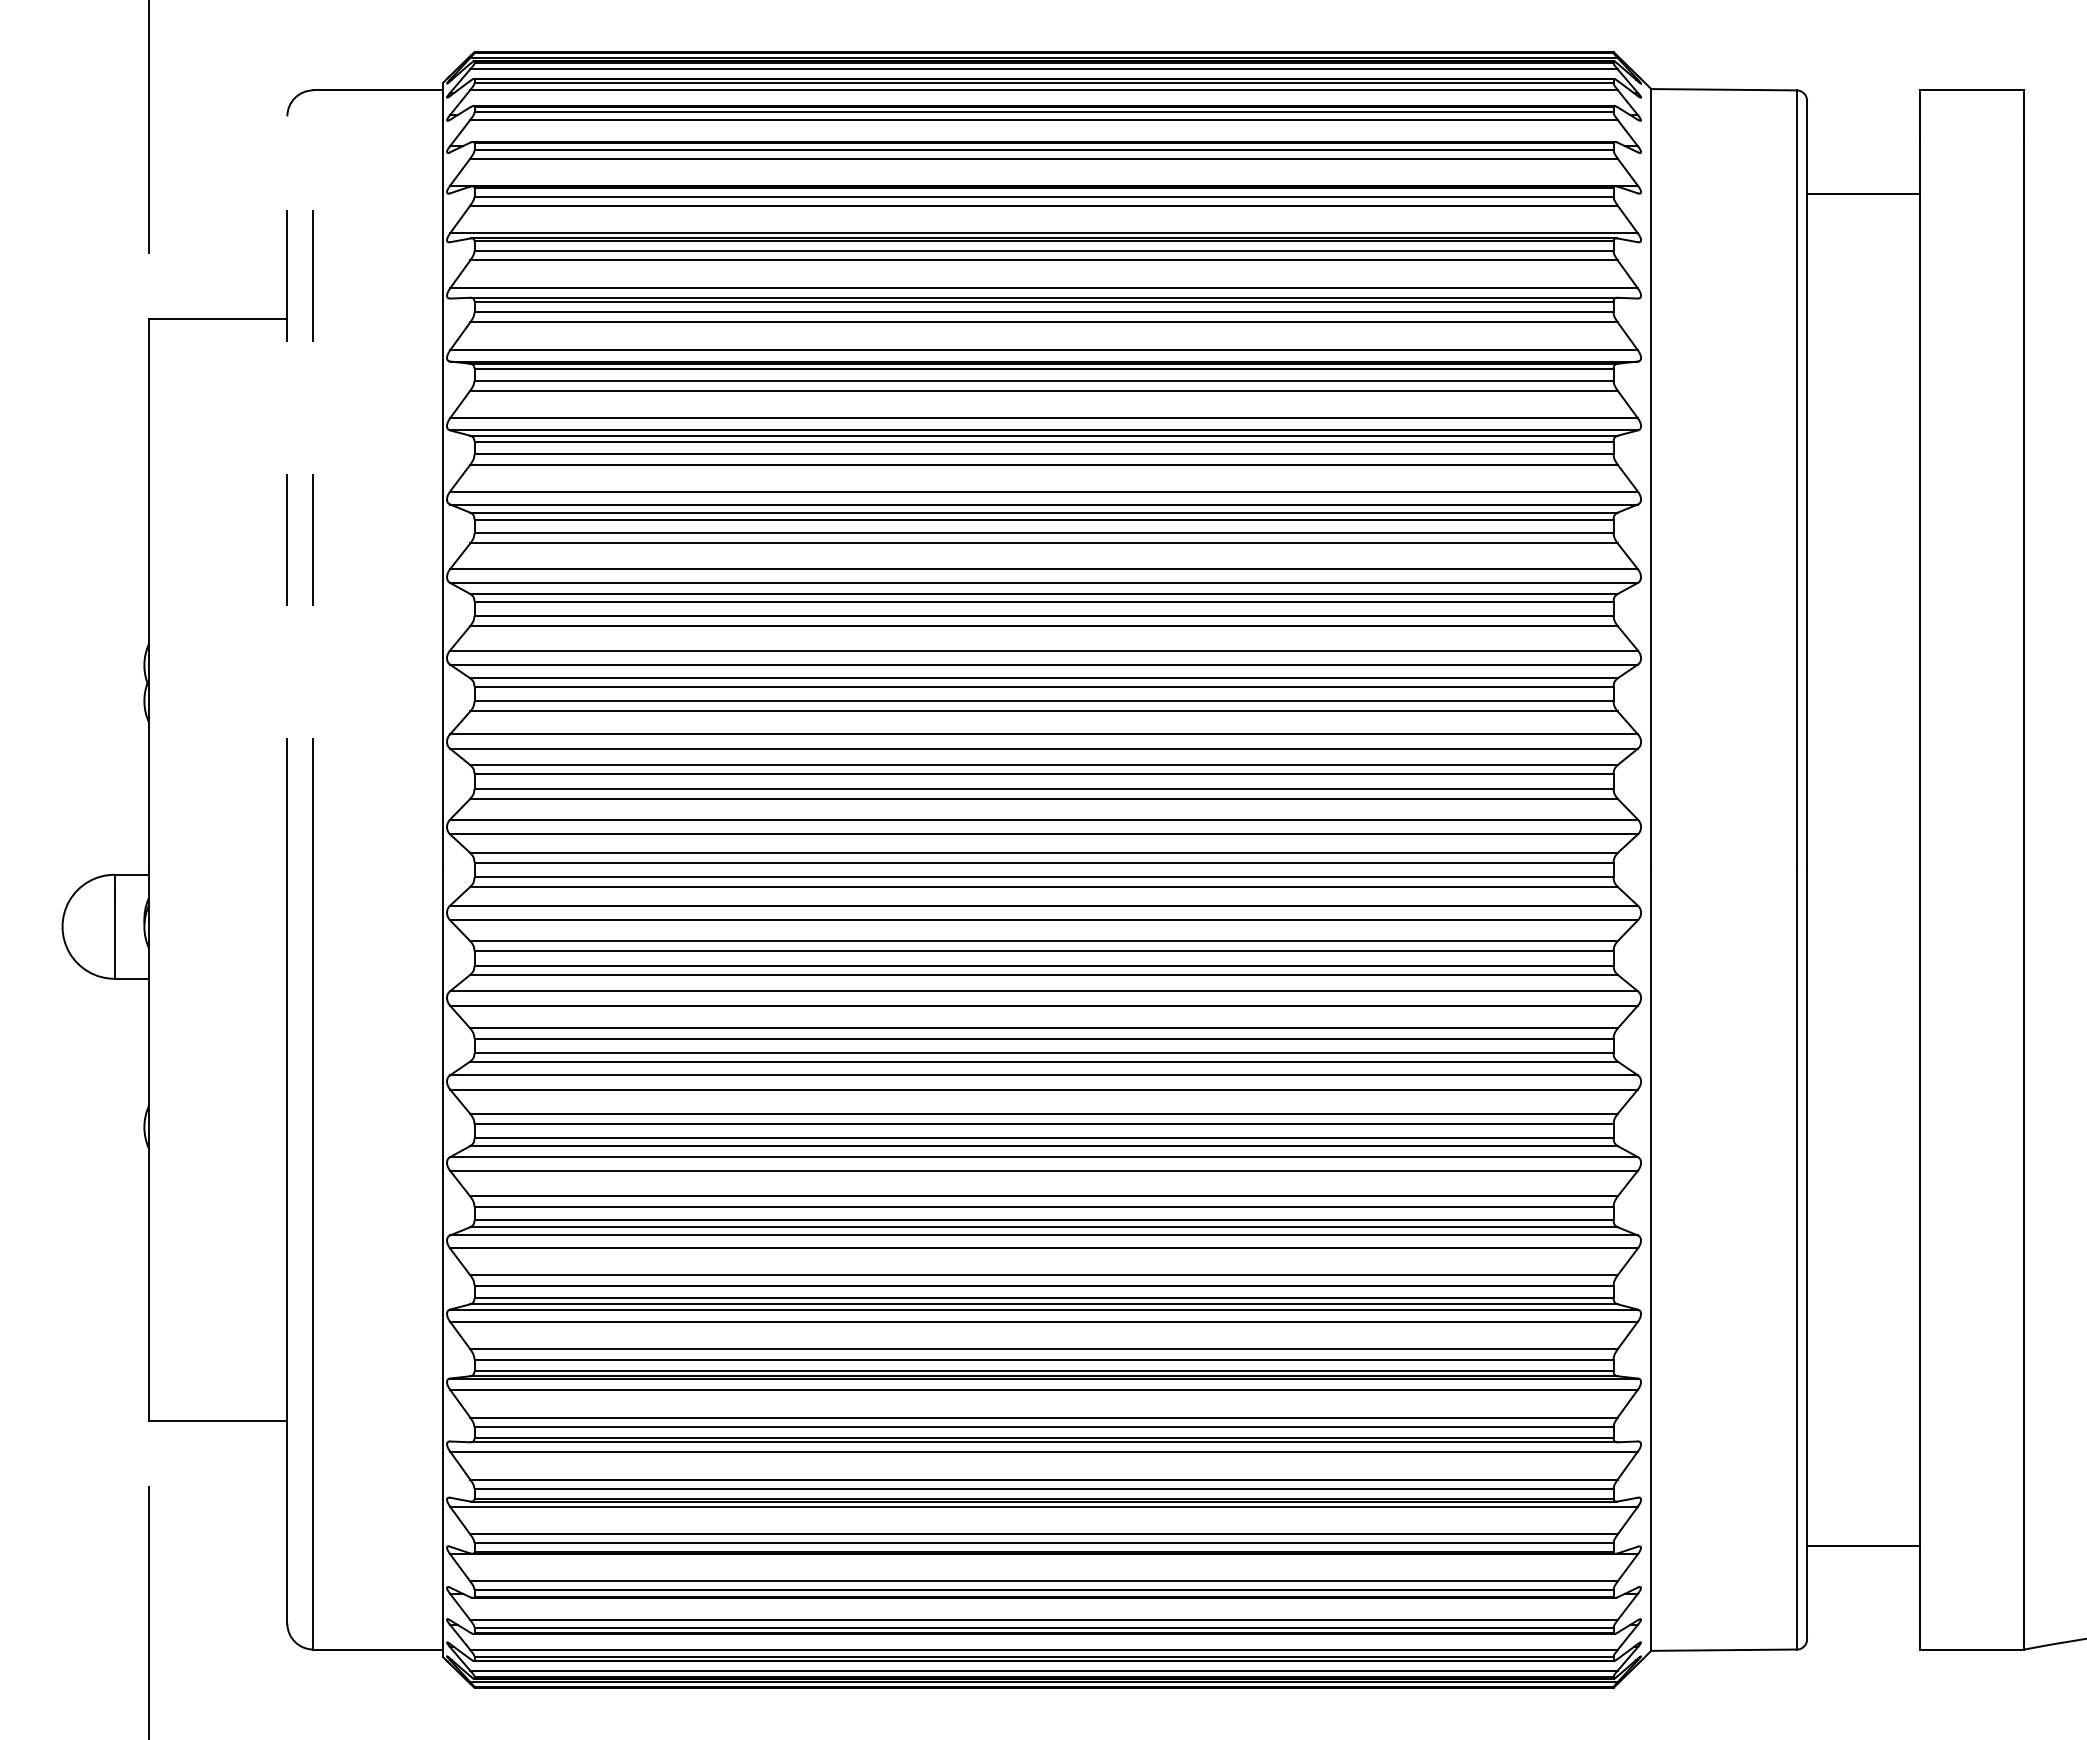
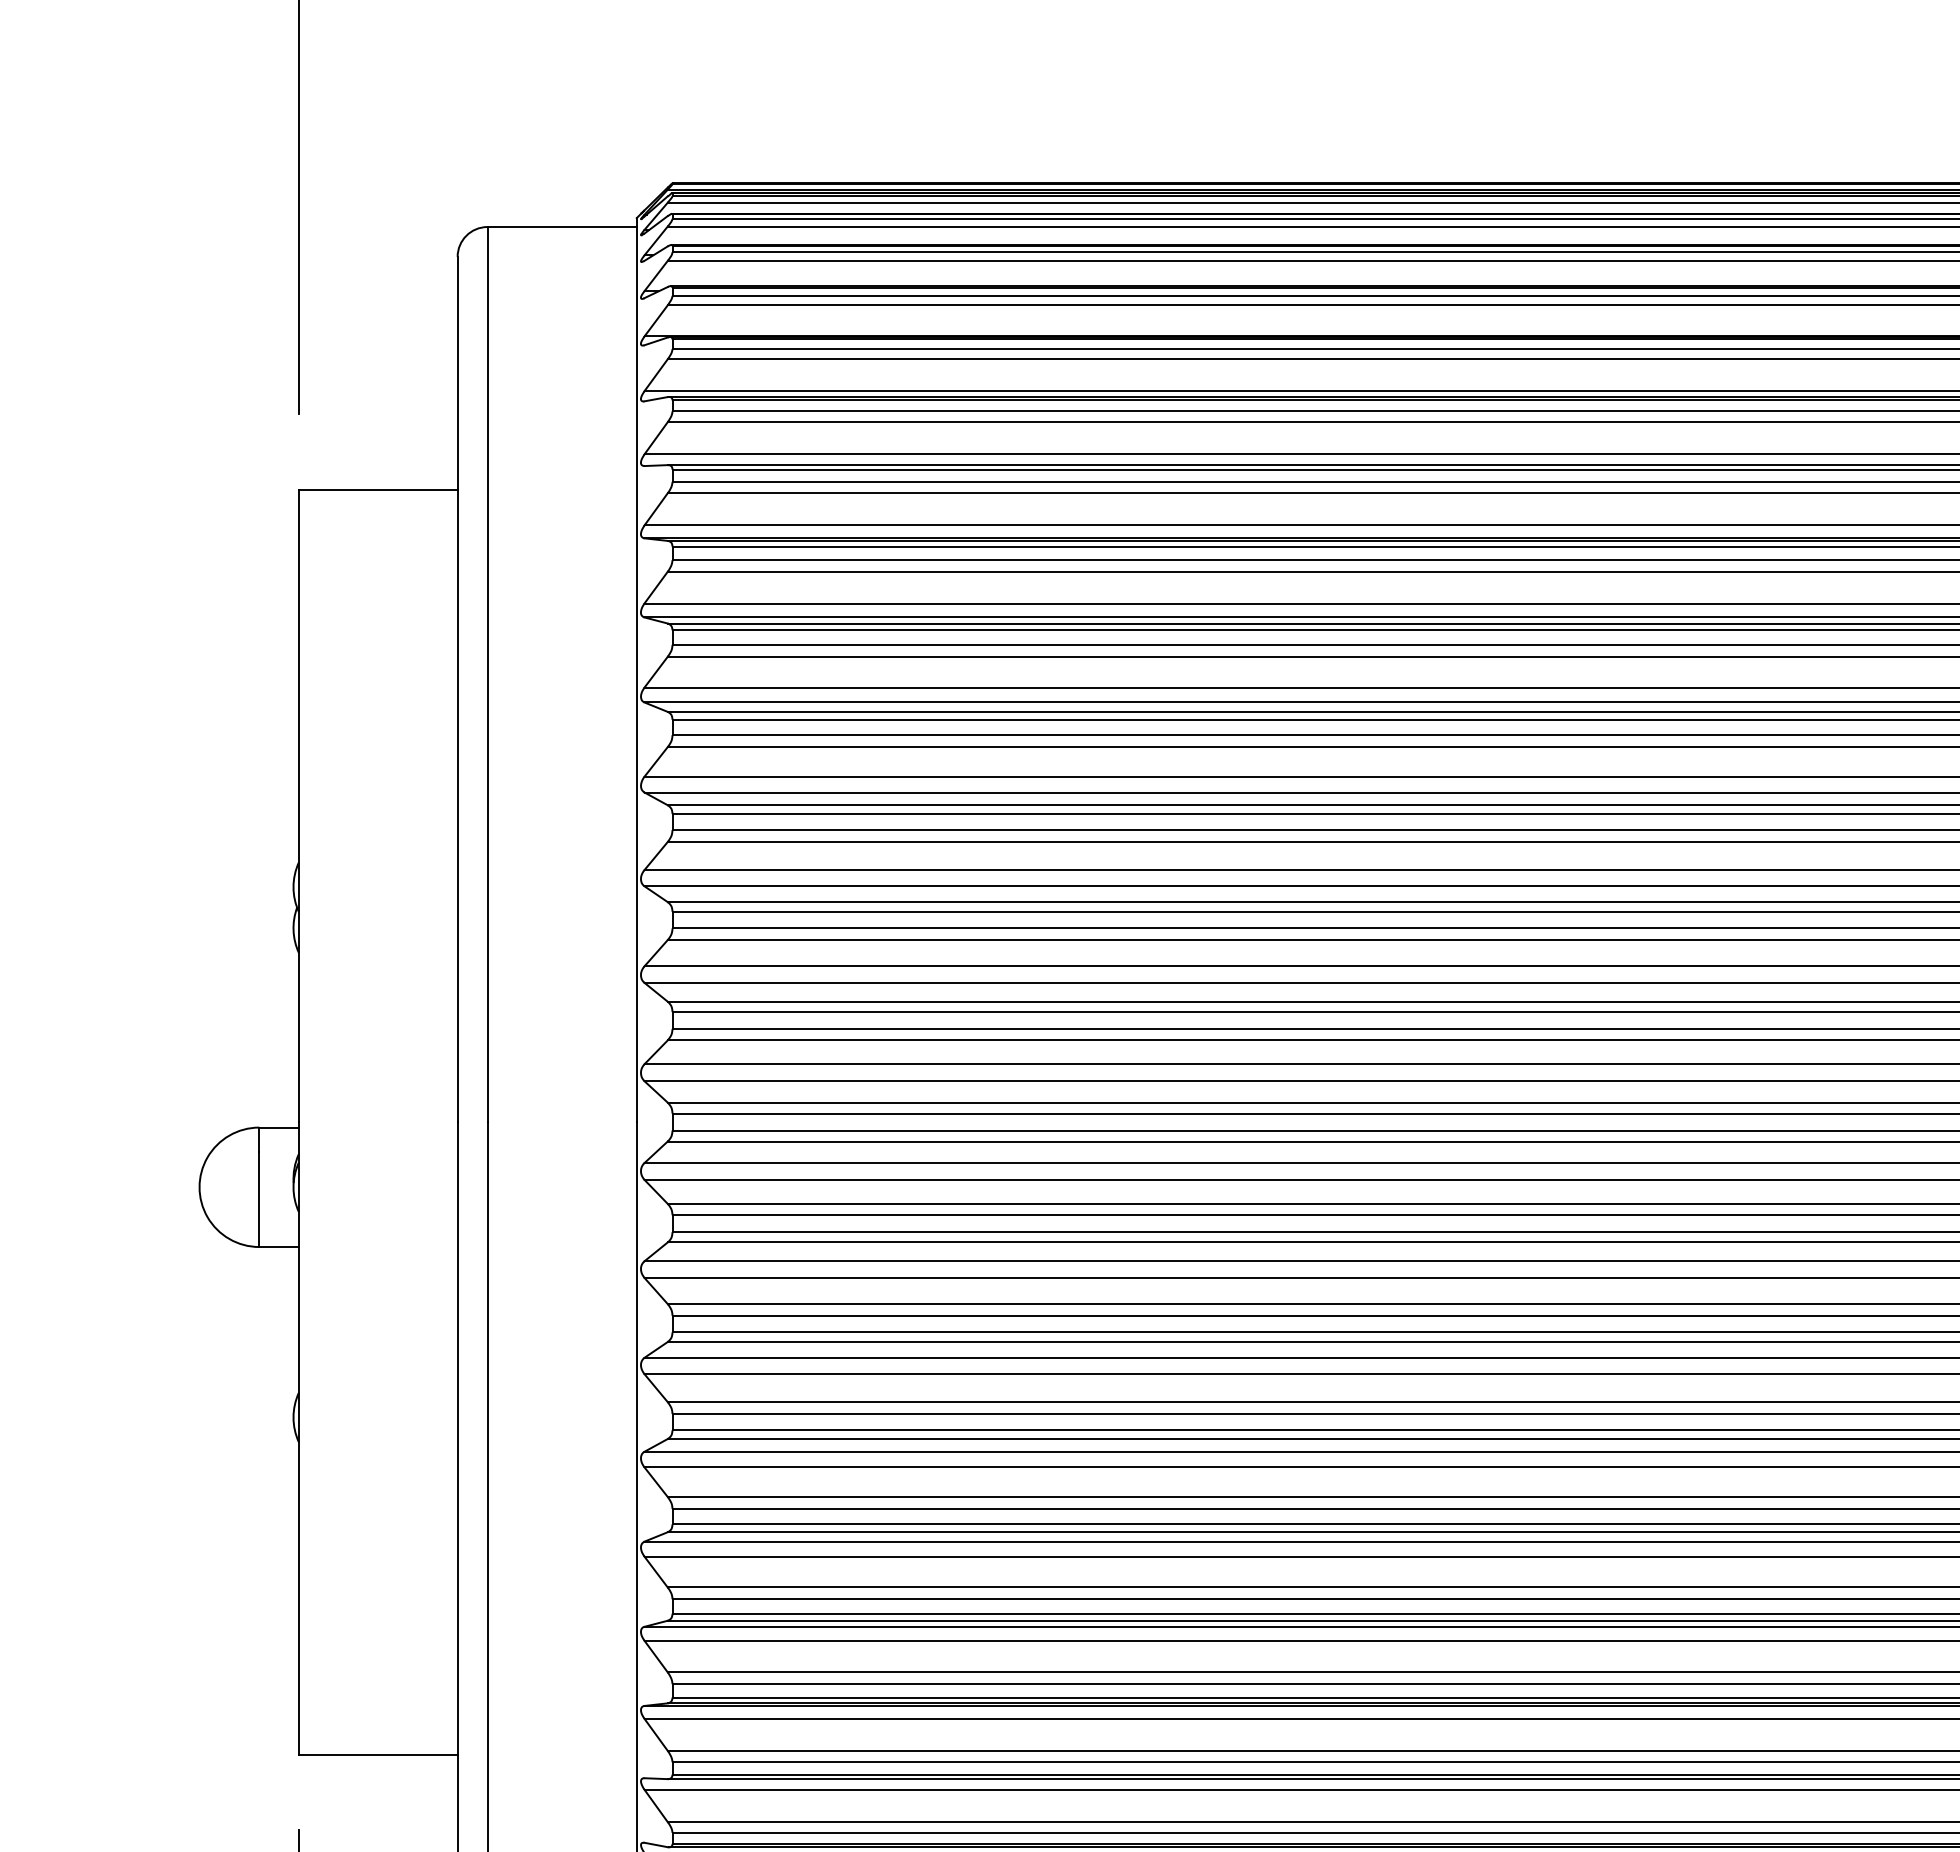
line: (313, 480) -> (487, 674), dashed -> solid
line: (287, 493) -> (457, 689), dashed -> solid

